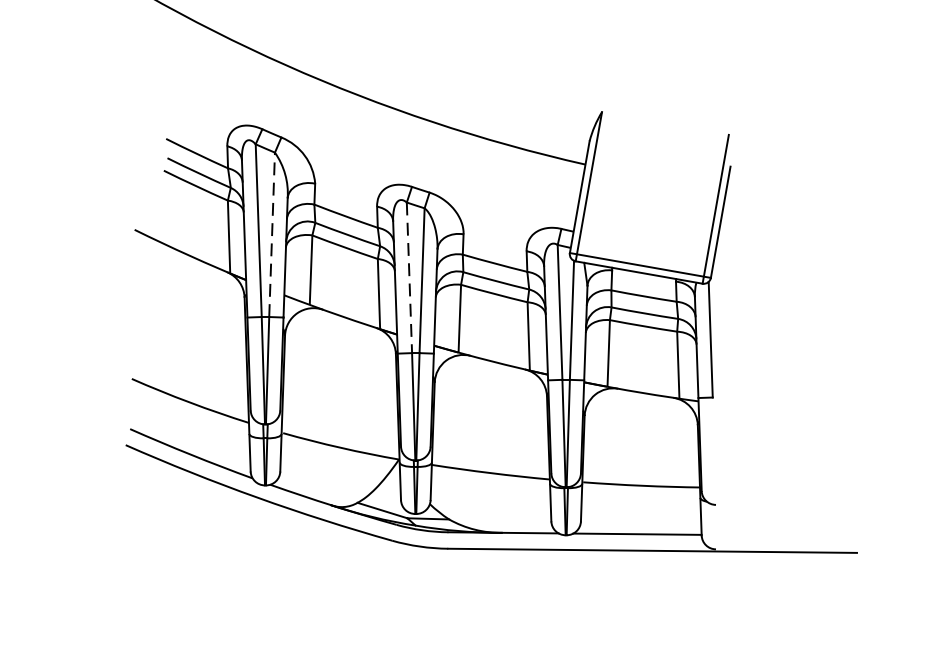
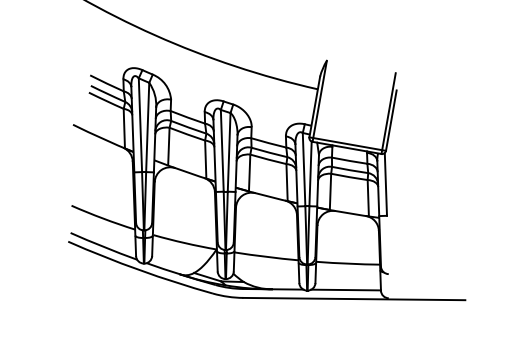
line: (271, 234) -> (147, 127), dashed -> solid
line: (409, 277) -> (222, 150), dashed -> solid

